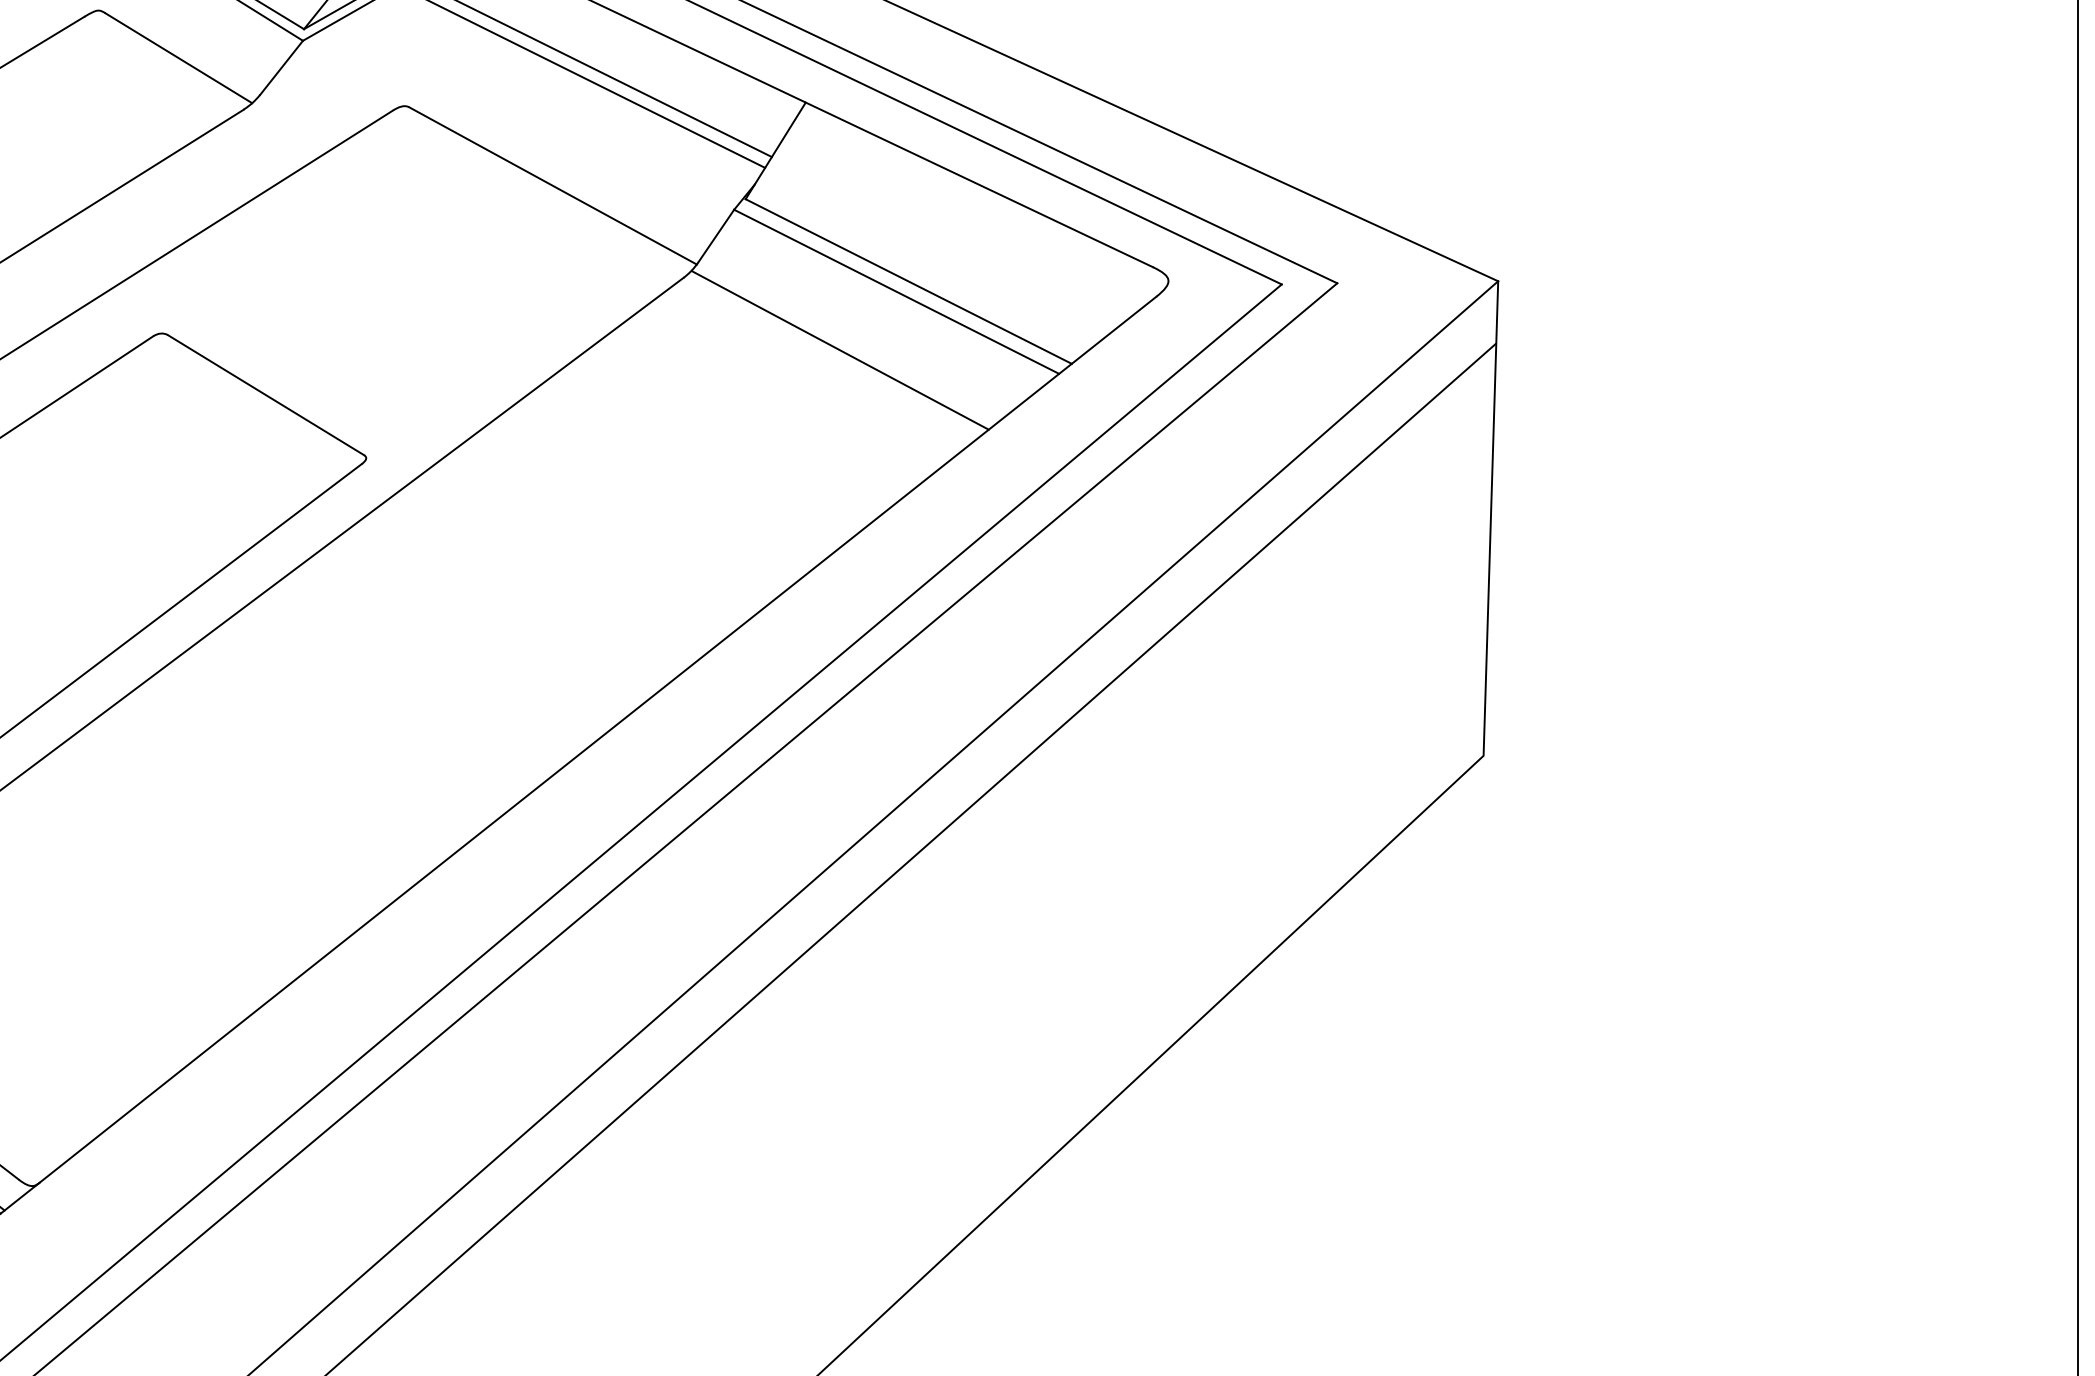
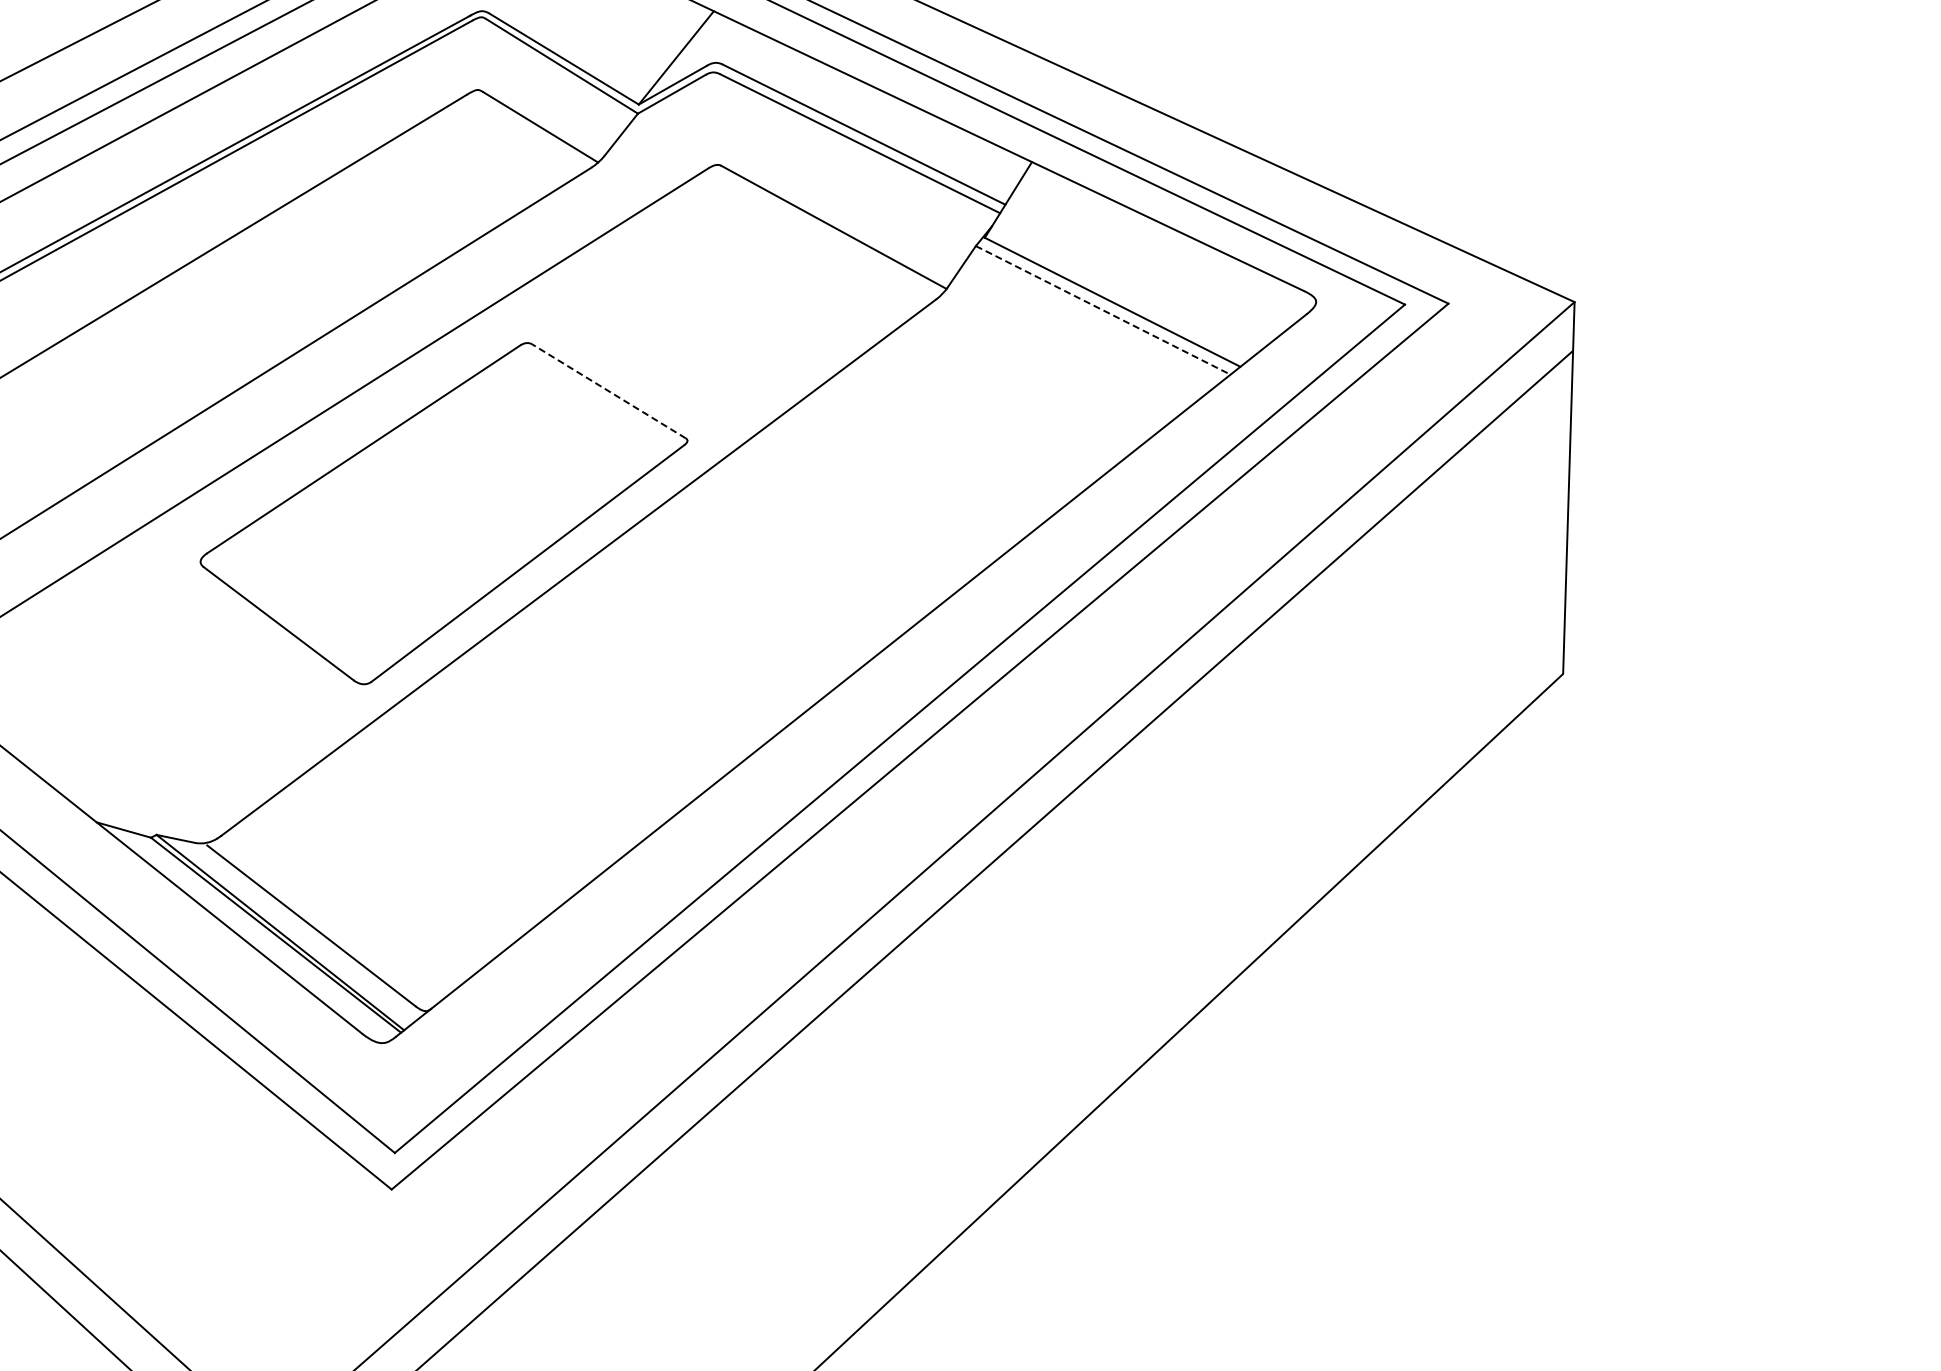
line: (897, 291) -> (1103, 310), solid -> dashed
line: (840, 350) -> (1059, 356), removed
line: (265, 395) -> (608, 391), solid -> dashed

